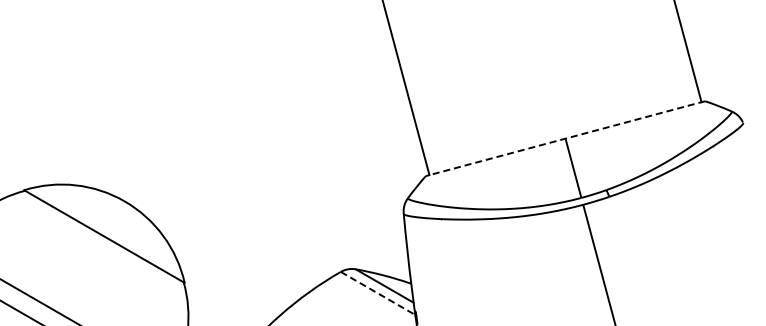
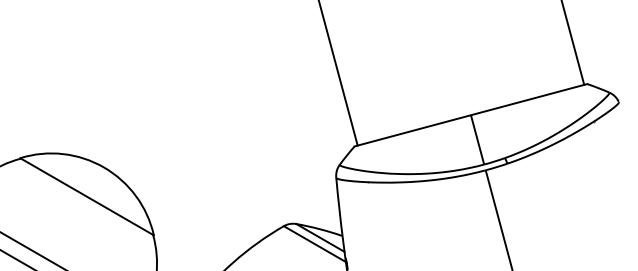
line: (565, 138) -> (470, 115), dashed -> solid
line: (378, 293) -> (315, 244), dashed -> solid

